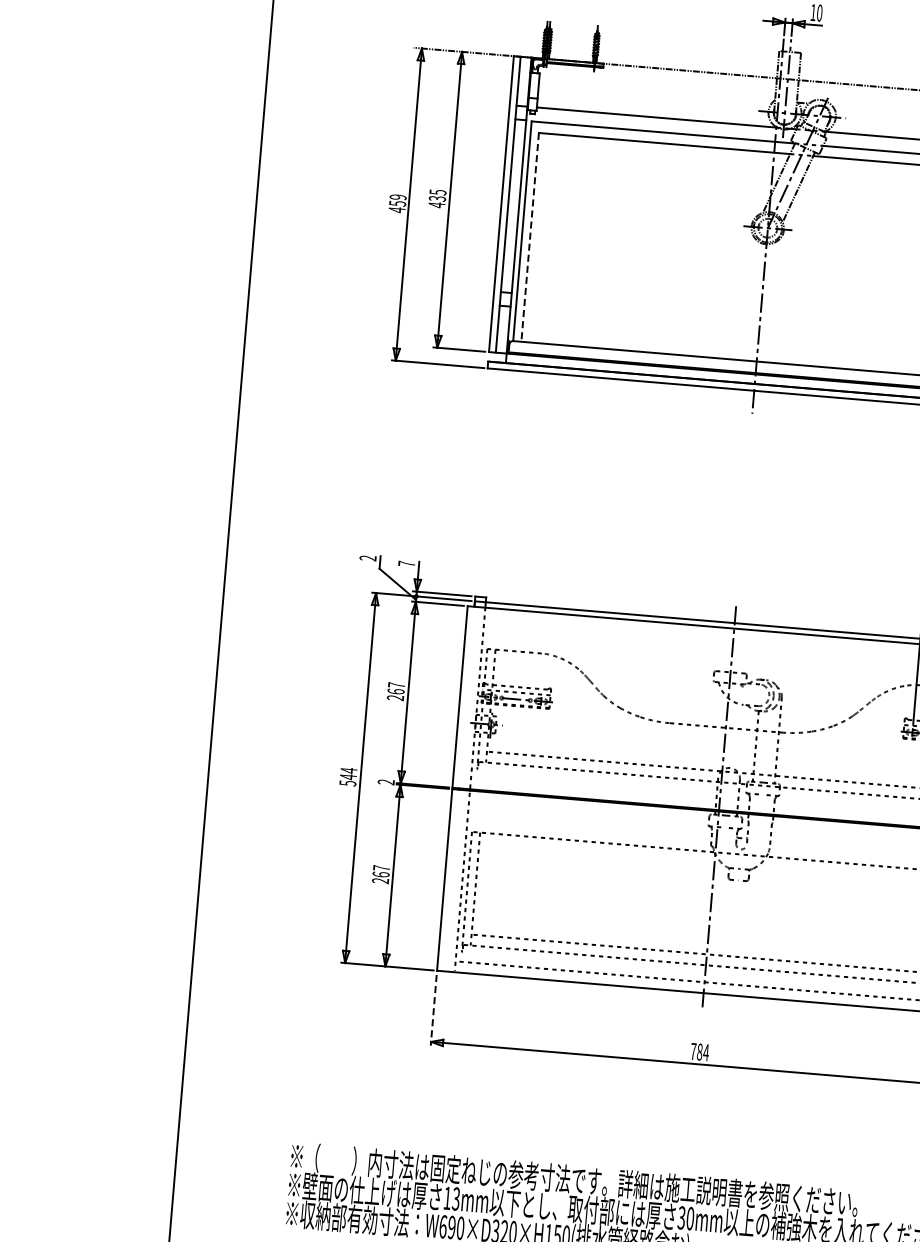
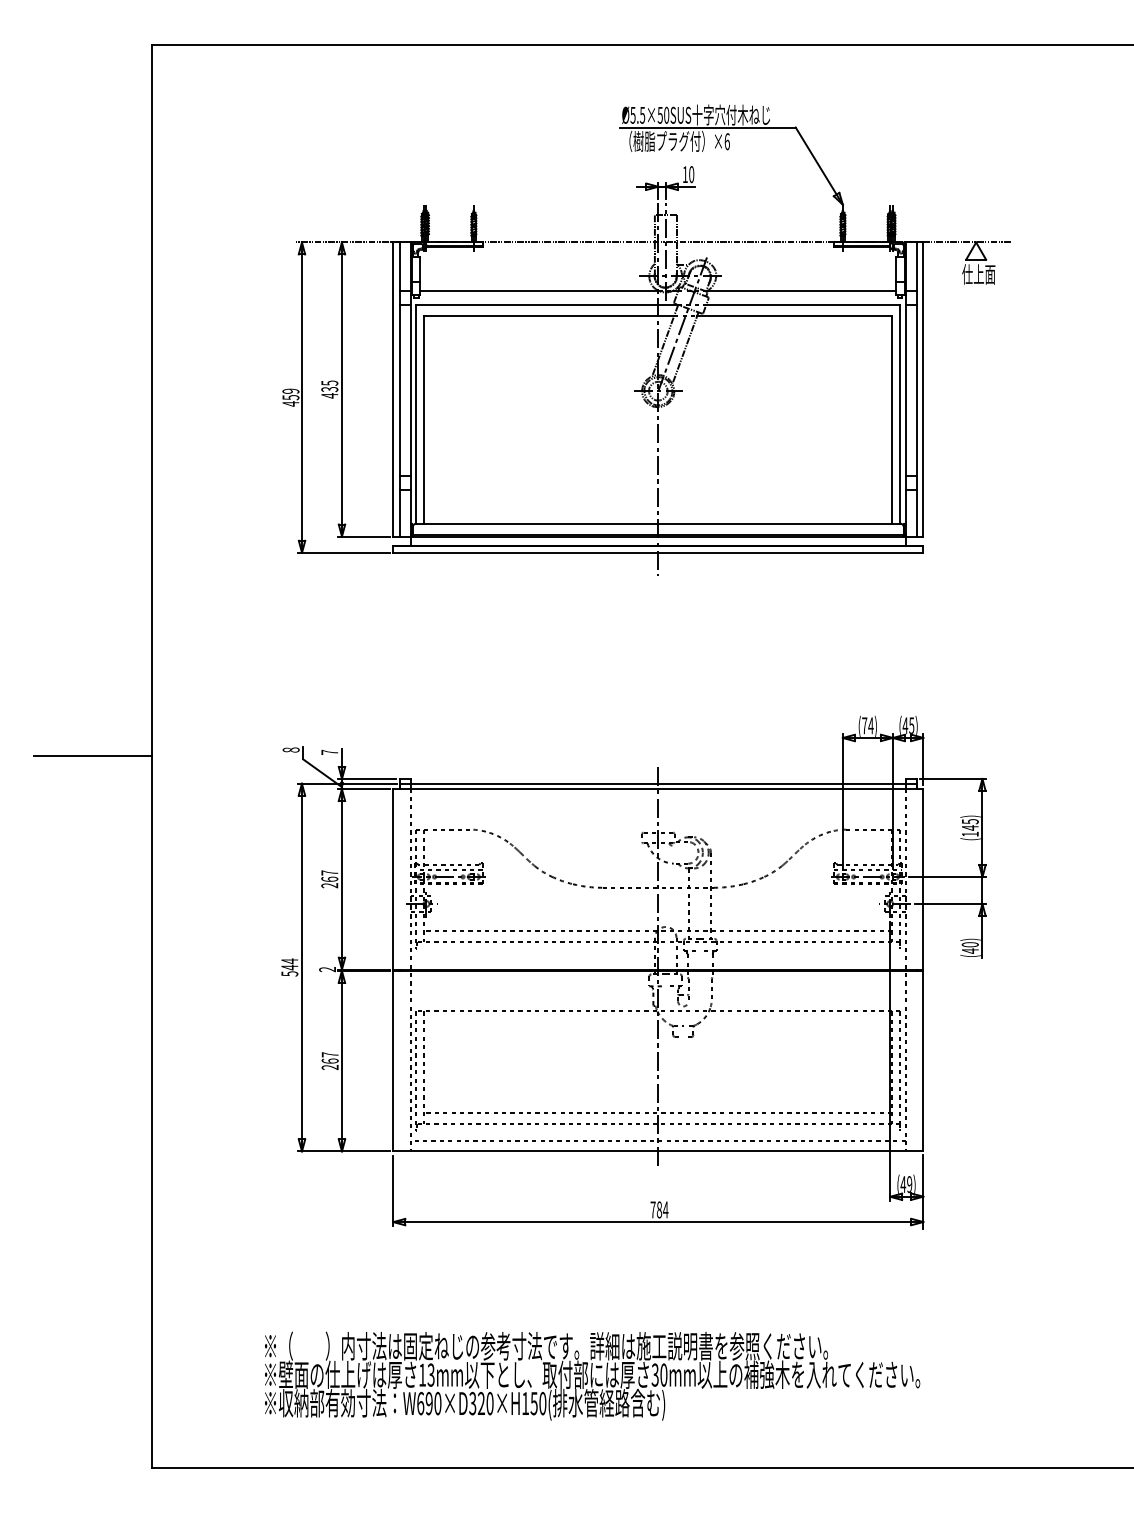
line: (530, 236) -> (424, 419), dashed -> solid
line: (167, 548) -> (92, 756), added
text: (367, 557) -> (290, 749), 2 -> 8
line: (433, 1011) -> (393, 1191), dashed -> solid

